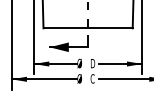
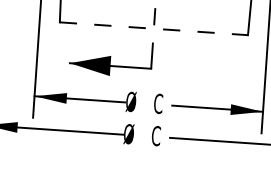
line: (88, 28) -> (154, 29), solid -> dashed
text: (92, 63) -> (158, 103), D -> C

